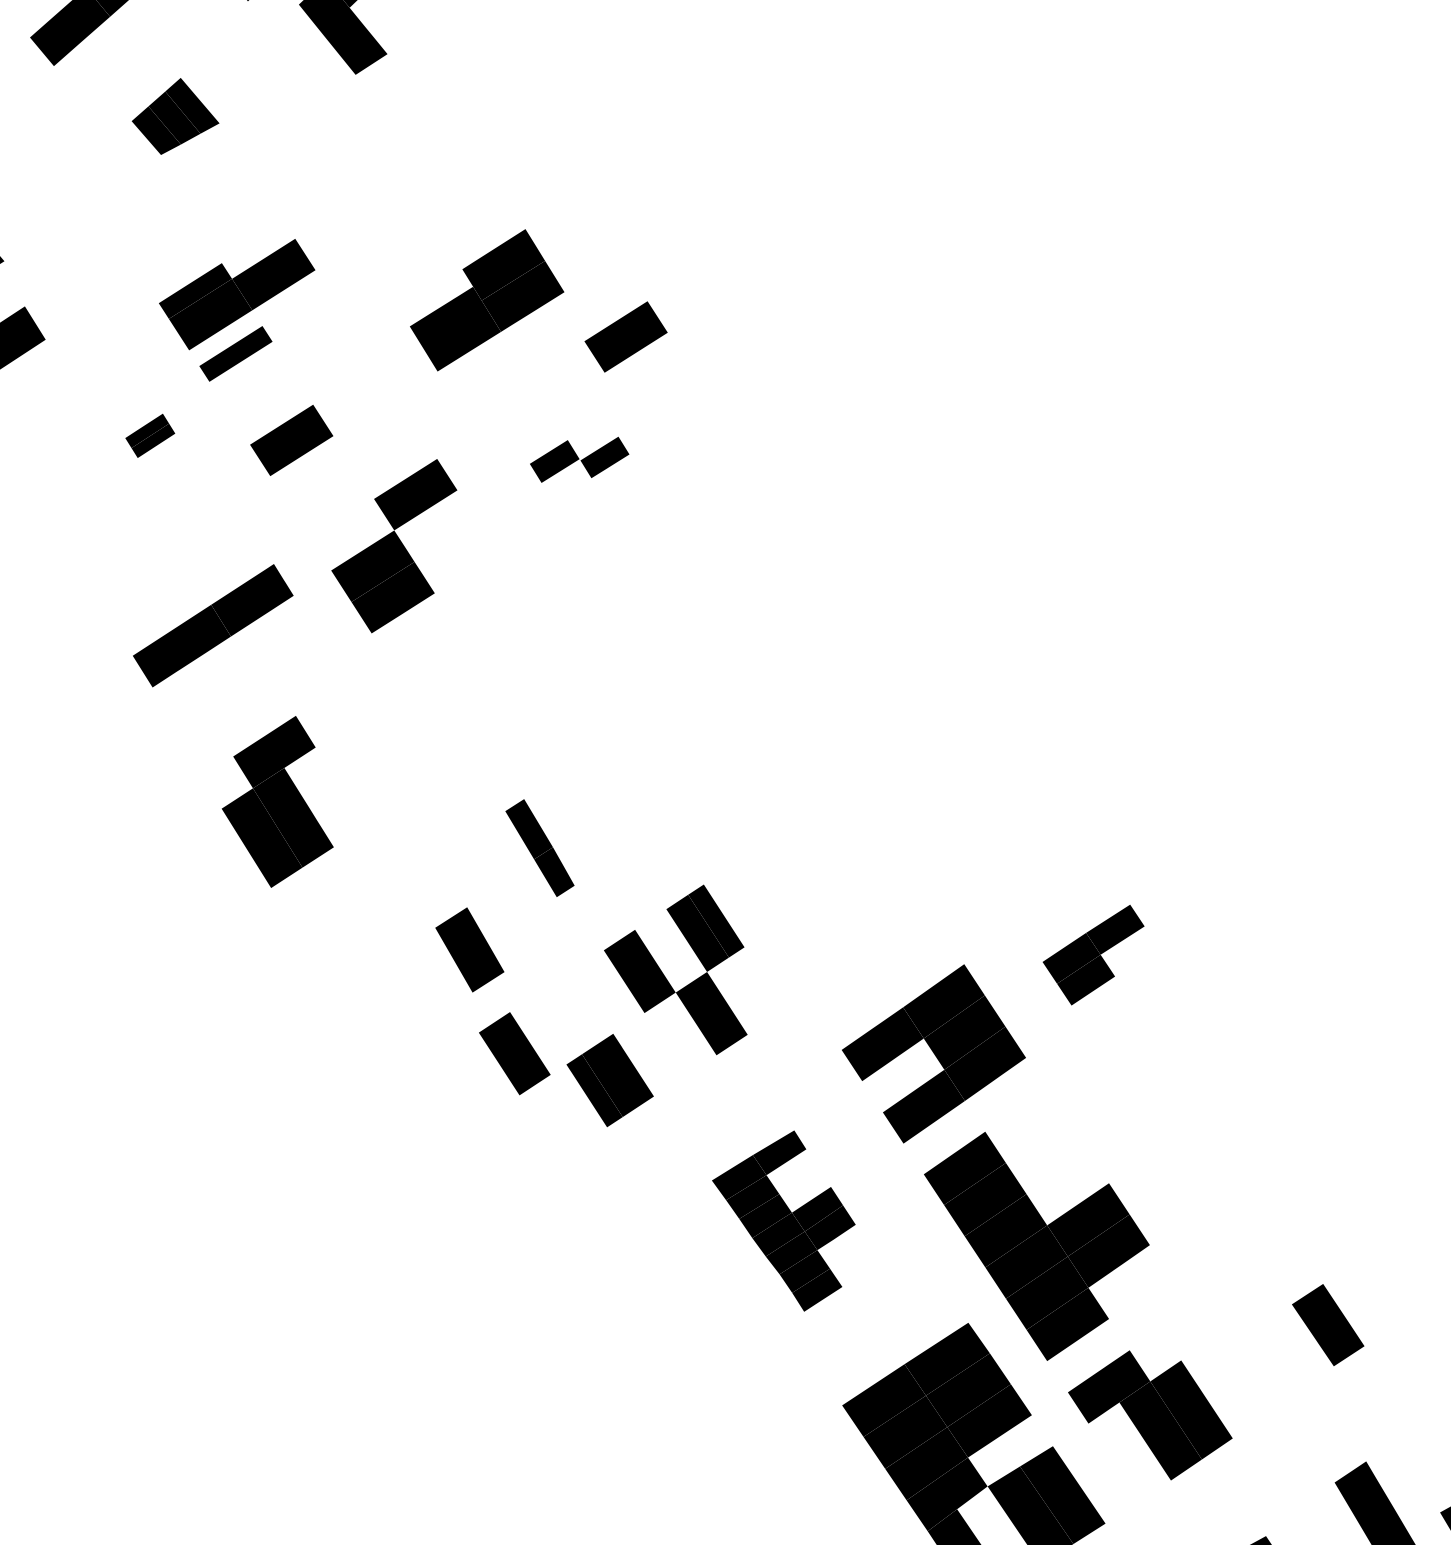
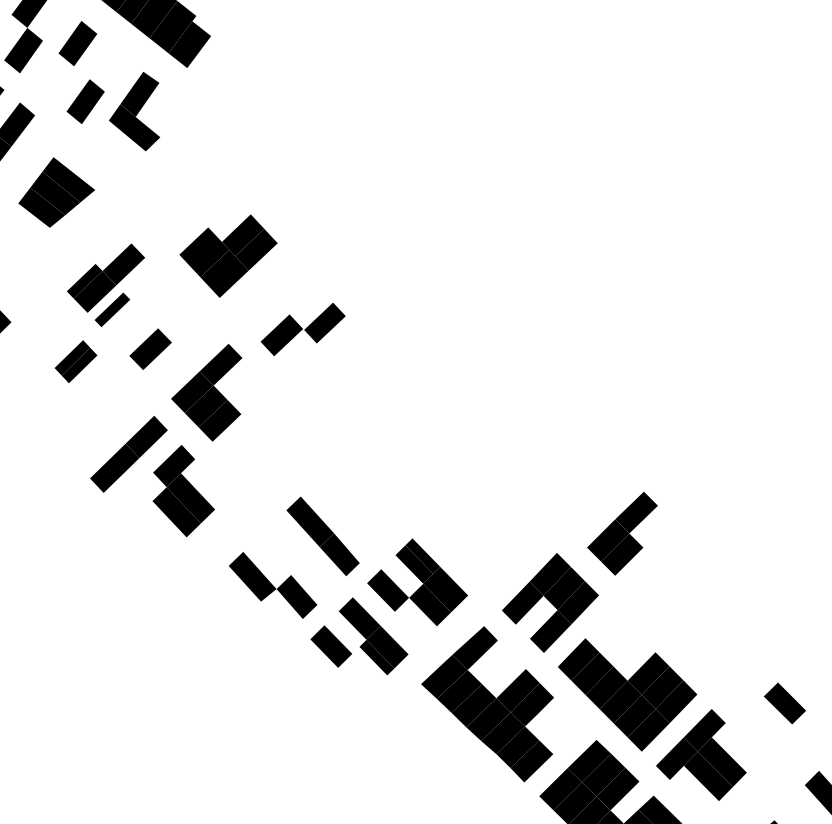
part: (176, 117) -> (56, 192), size x1.67
fill: (426, 282) -> (204, 252), added
part: (626, 335) -> (314, 259), removed
part: (150, 435) -> (76, 361), size x1.67
part: (578, 458) -> (302, 328), size x1.67
fill: (351, 534) -> (191, 392), added
part: (282, 802) -> (183, 491), moved
part: (539, 847) -> (322, 536), size x1.67
fill: (395, 895) -> (252, 576), added
part: (1091, 952) -> (622, 533), size x1.43
fill: (745, 990) -> (445, 589), added
fill: (576, 1012) -> (359, 618), added
part: (780, 1217) -> (487, 704), size x1.67
fill: (1129, 1281) -> (676, 701), added
fill: (1170, 1343) -> (704, 729), added

